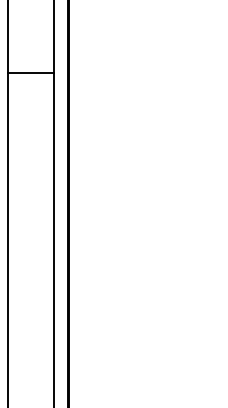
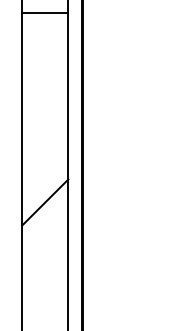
line: (31, 73) -> (45, 13), moved
line: (31, 239) -> (45, 202), added

